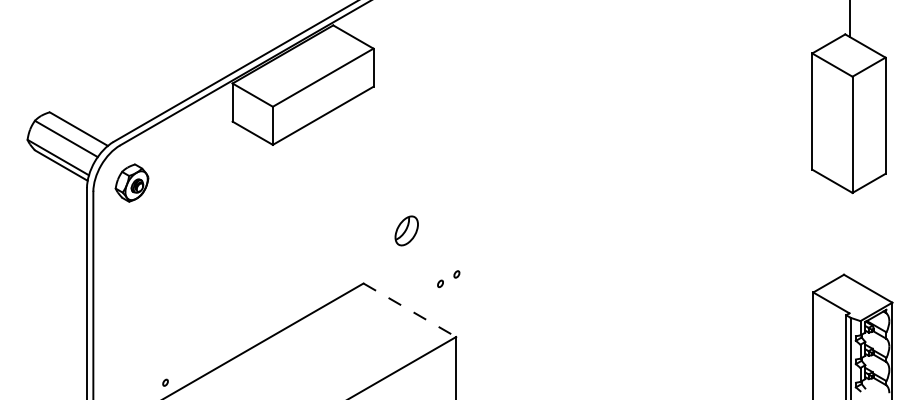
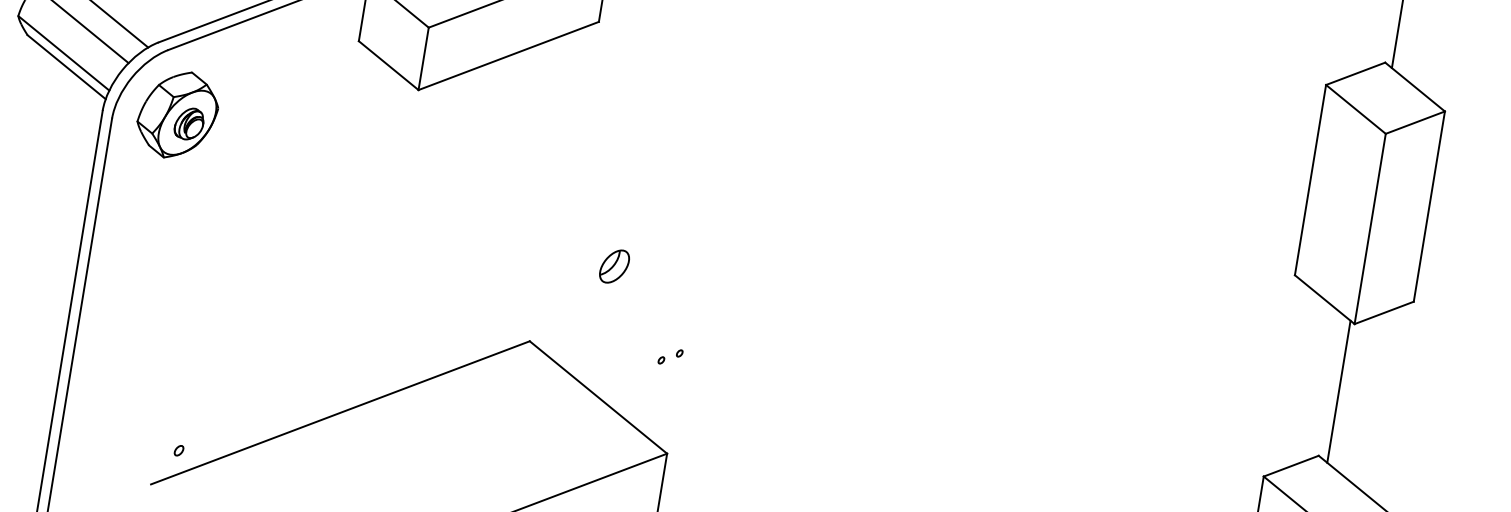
part: (131, 182) -> (177, 113), size x1.43
part: (406, 230) -> (614, 266), size x0.71
line: (849, 234) -> (1338, 391), added
part: (448, 278) -> (670, 355), size x0.62
line: (410, 310) -> (599, 398), dashed -> solid

